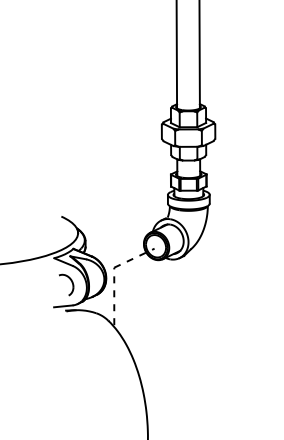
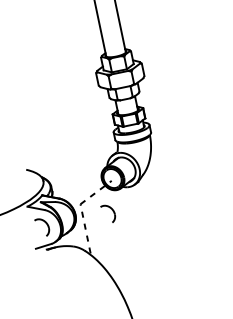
part: (143, 284) -> (108, 213), added

